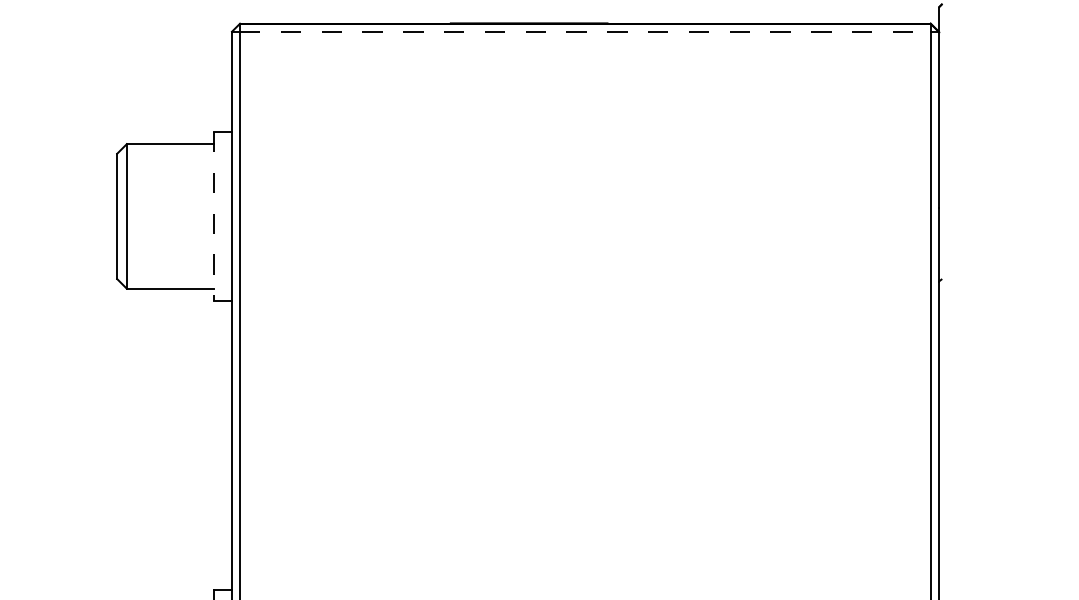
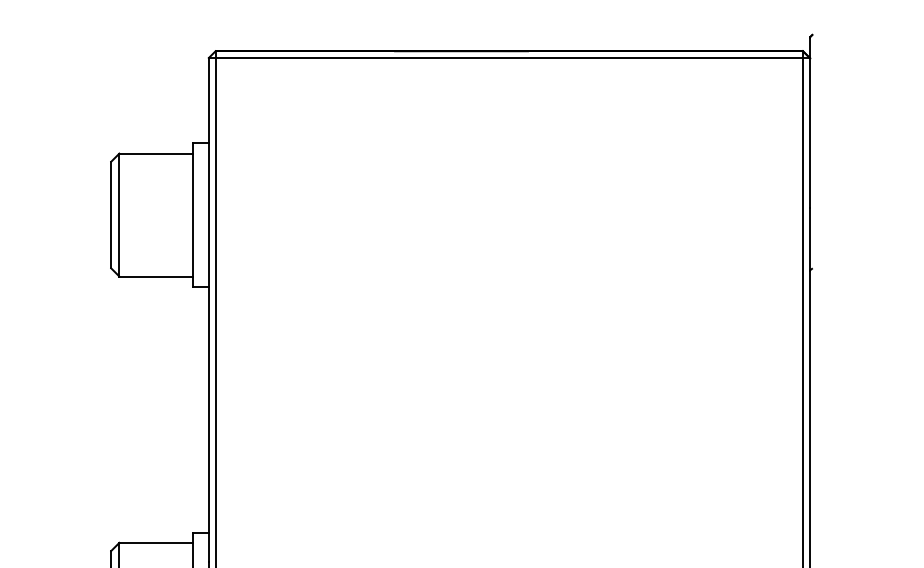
line: (585, 32) -> (509, 58), dashed -> solid
line: (213, 216) -> (193, 215), dashed -> solid

